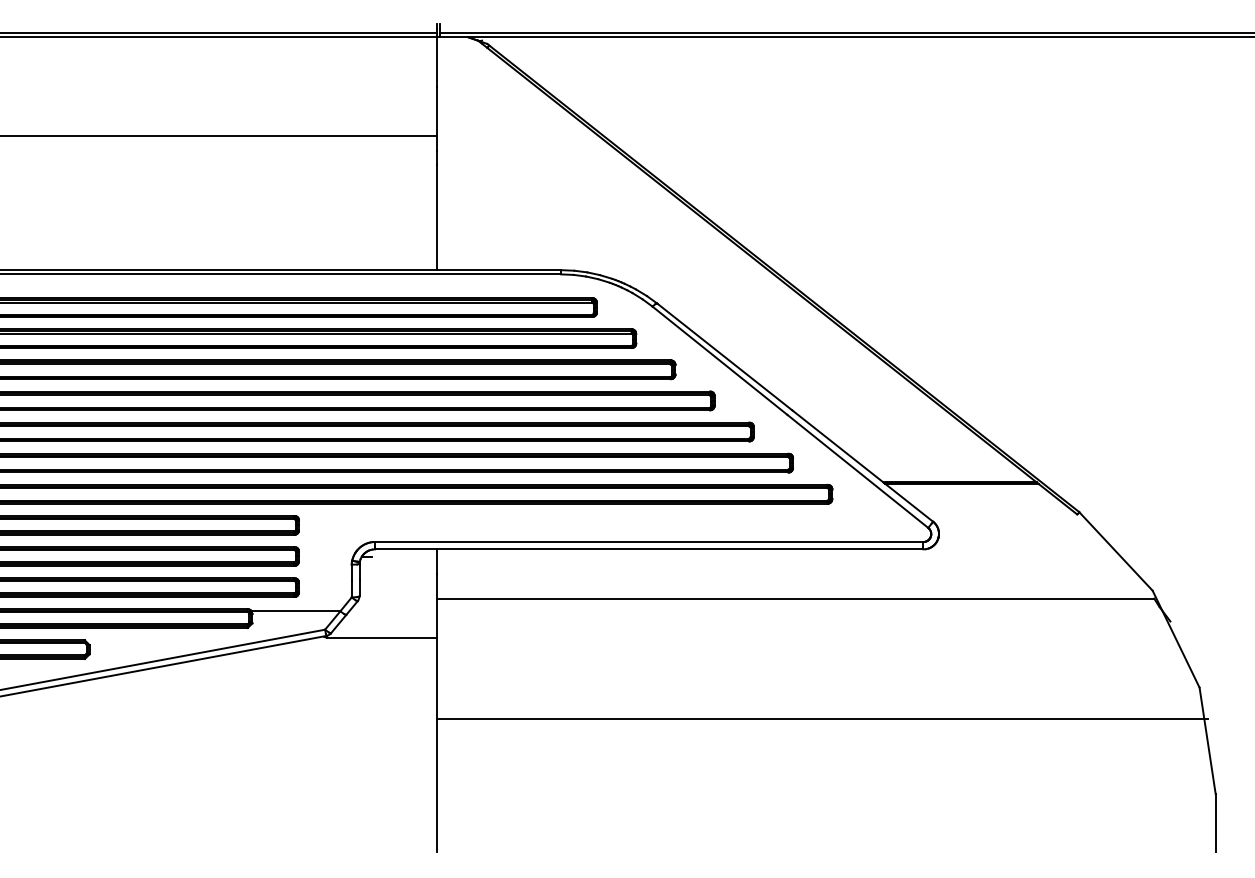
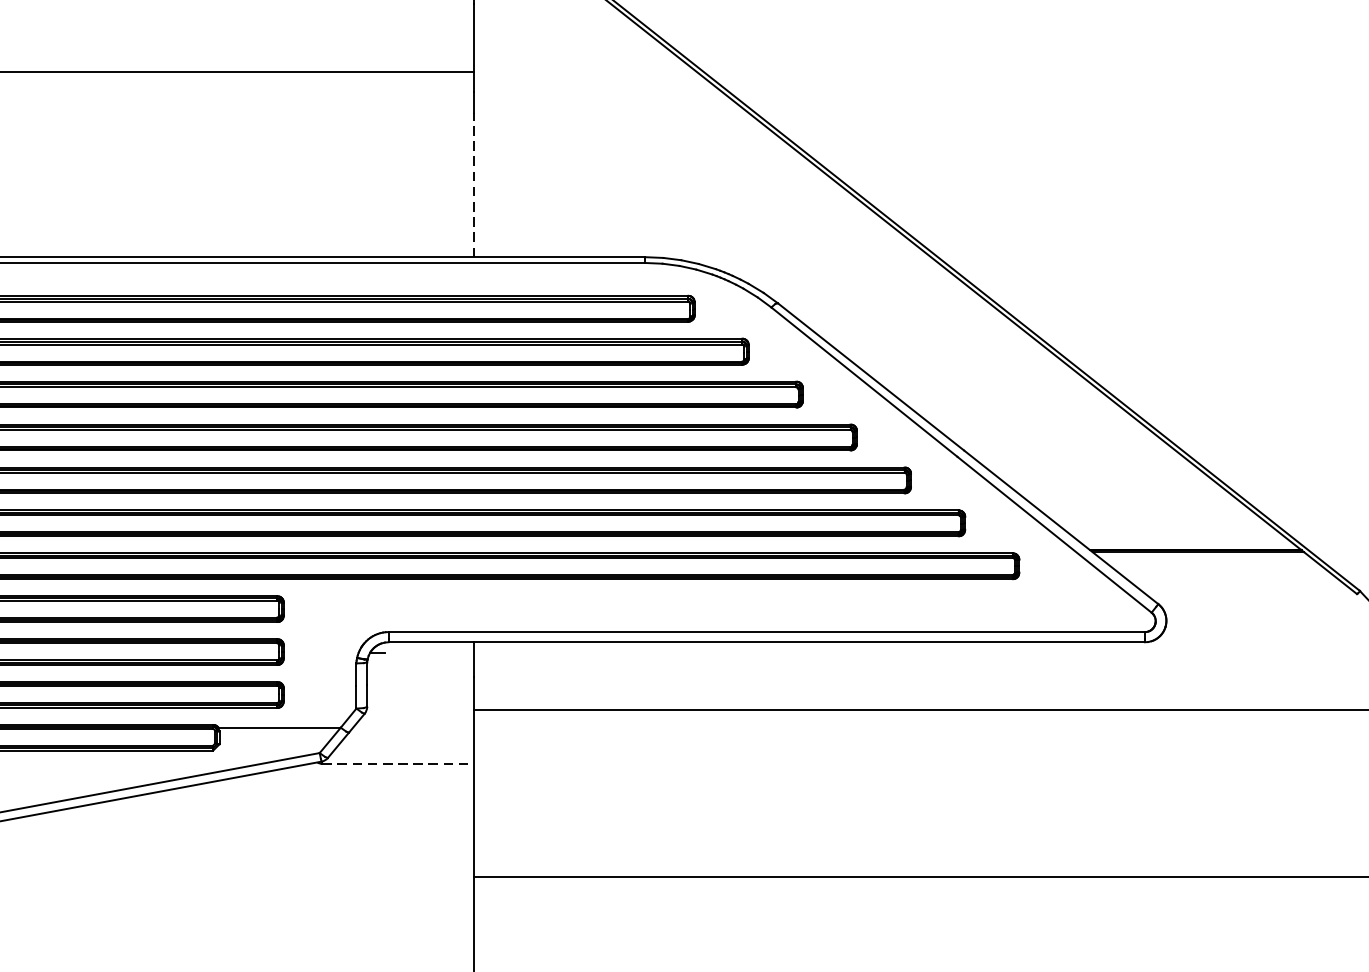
line: (437, 217) -> (474, 184), solid -> dashed
line: (382, 637) -> (398, 763), solid -> dashed

